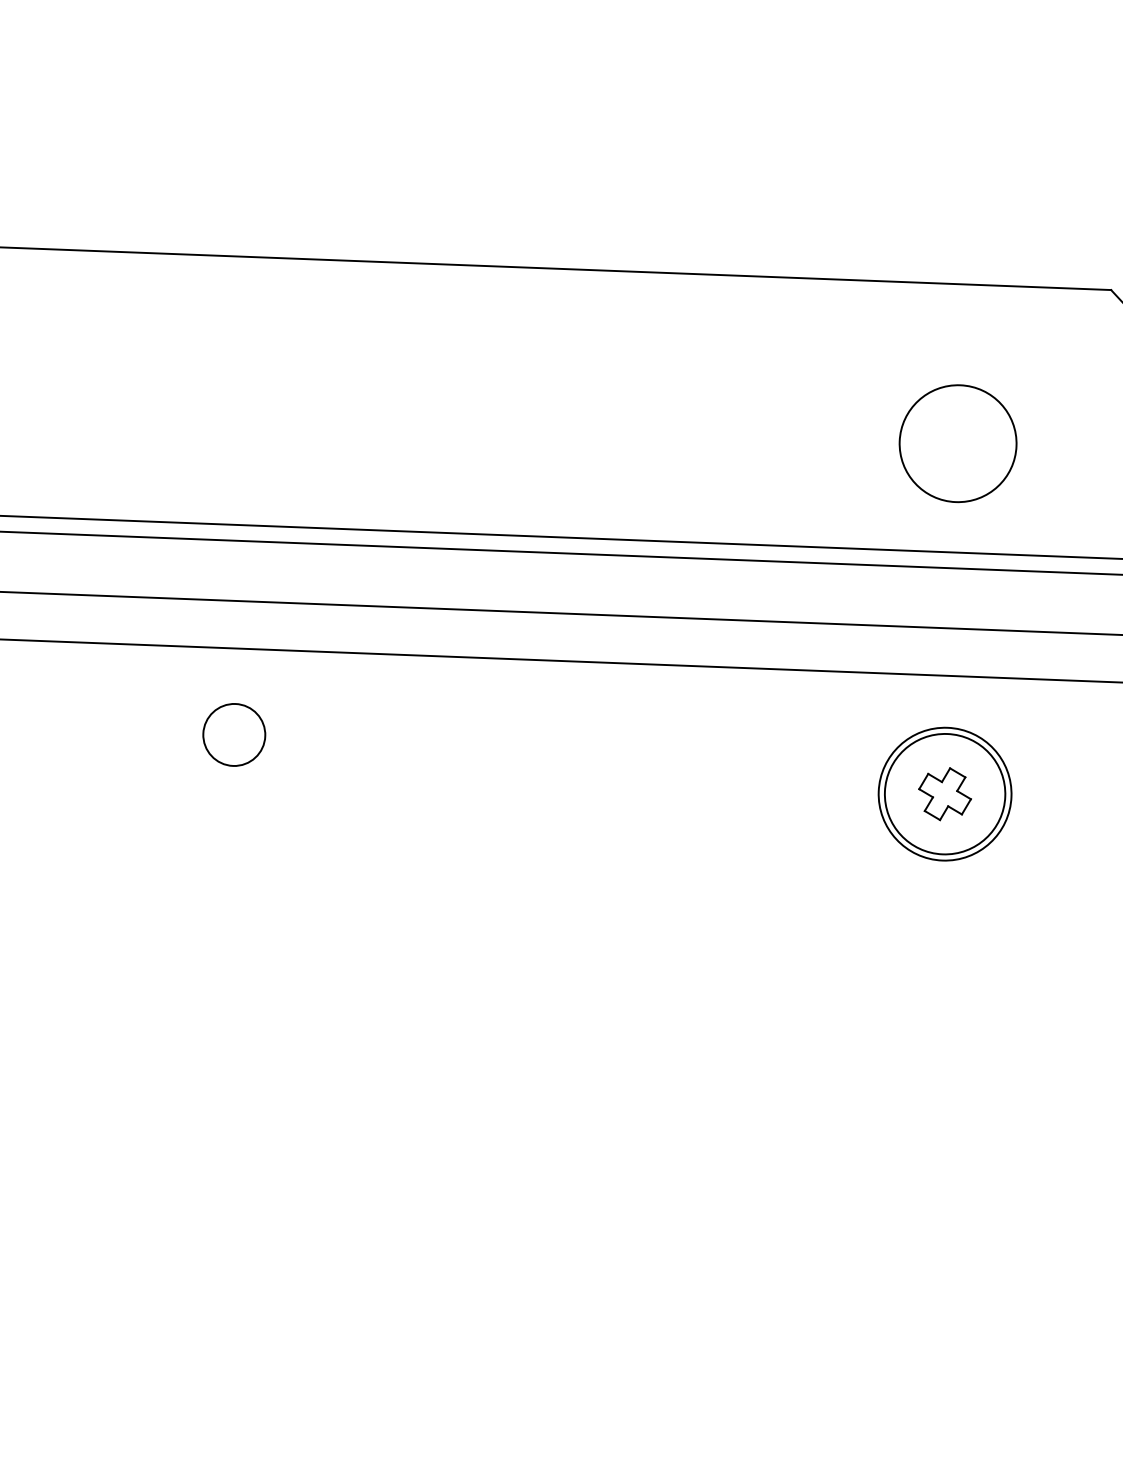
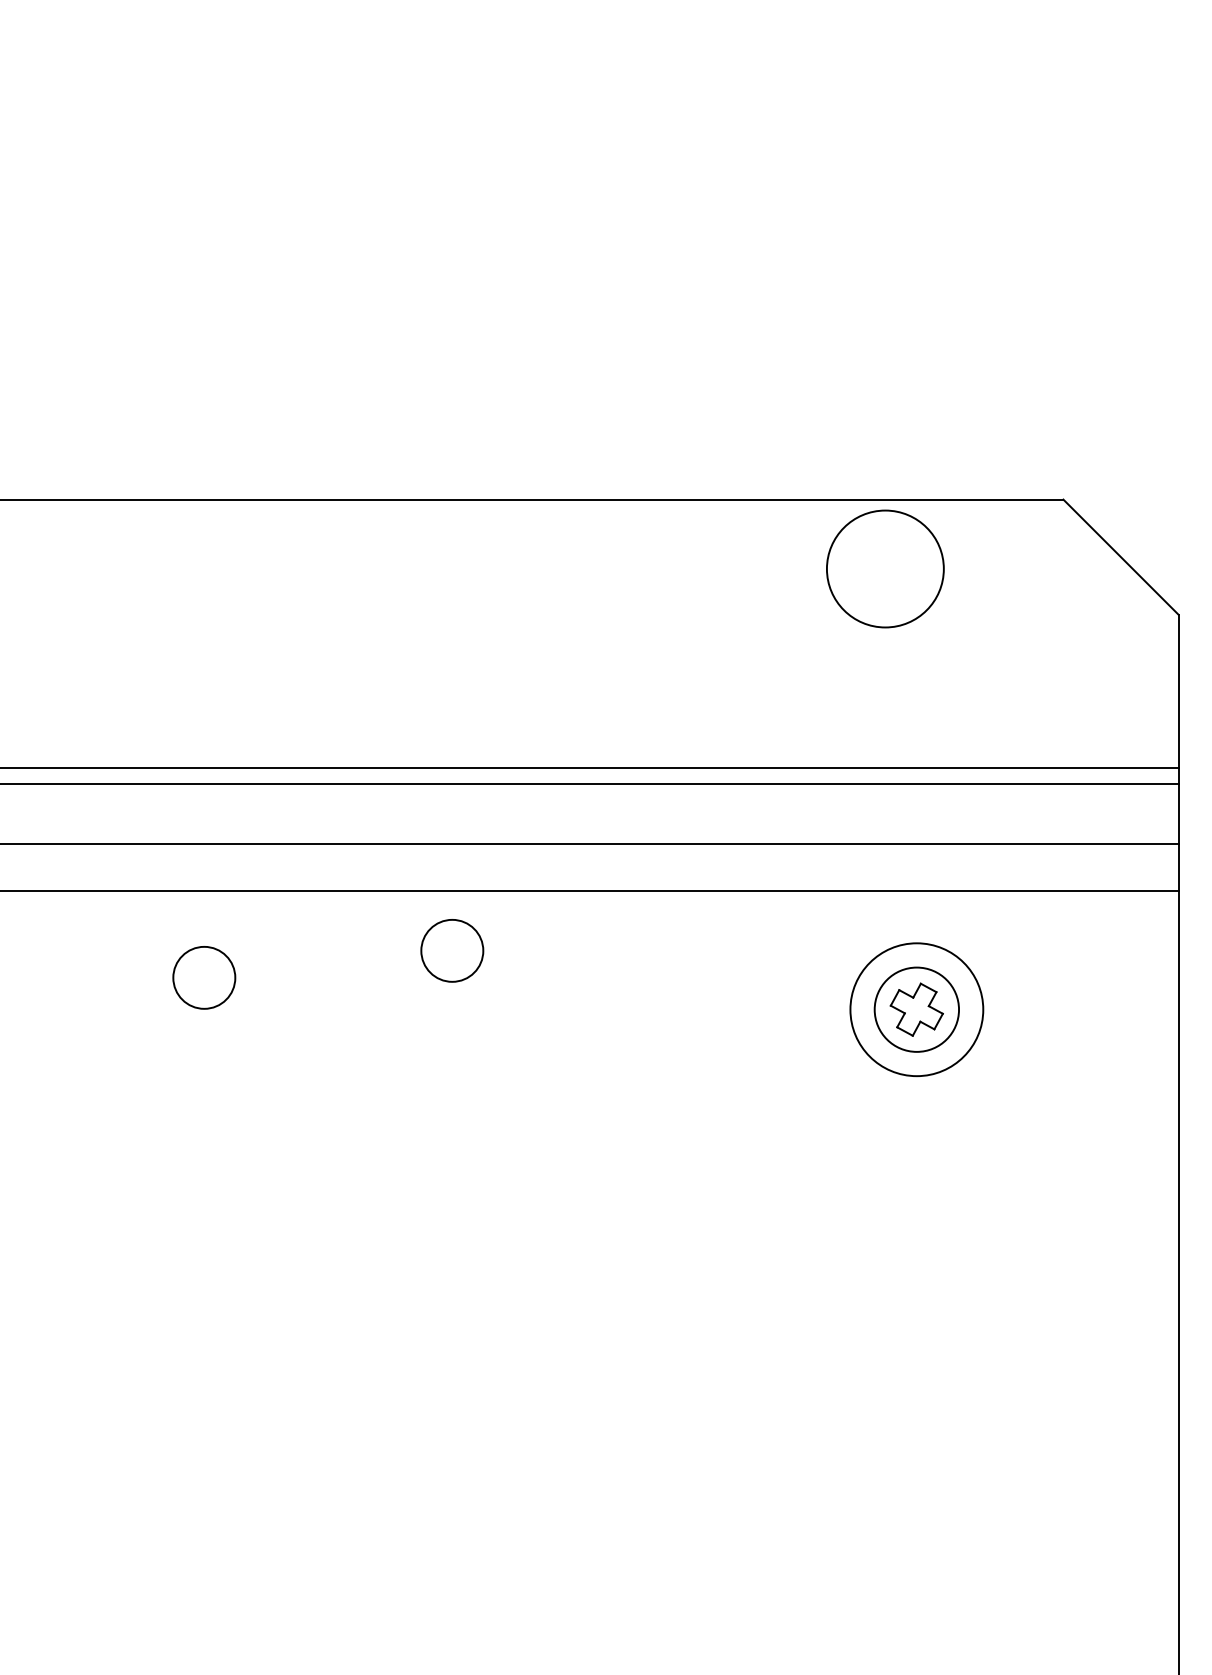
circle: (958, 443) -> (885, 568), moved
circle: (483, 717) -> (452, 950), added
circle: (944, 793) -> (916, 1009), size x0.7

